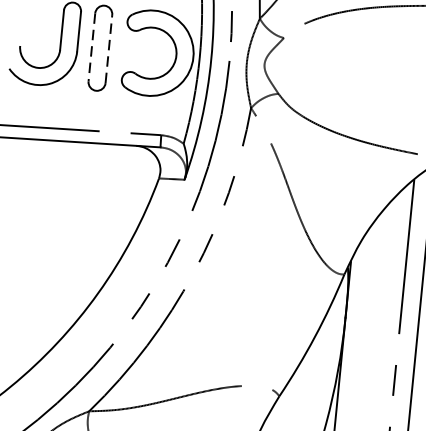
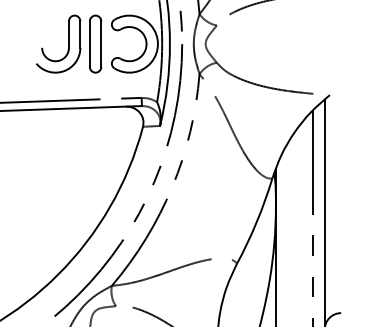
line: (91, 47) -> (89, 44), dashed -> solid
line: (109, 49) -> (101, 44), dashed -> solid

